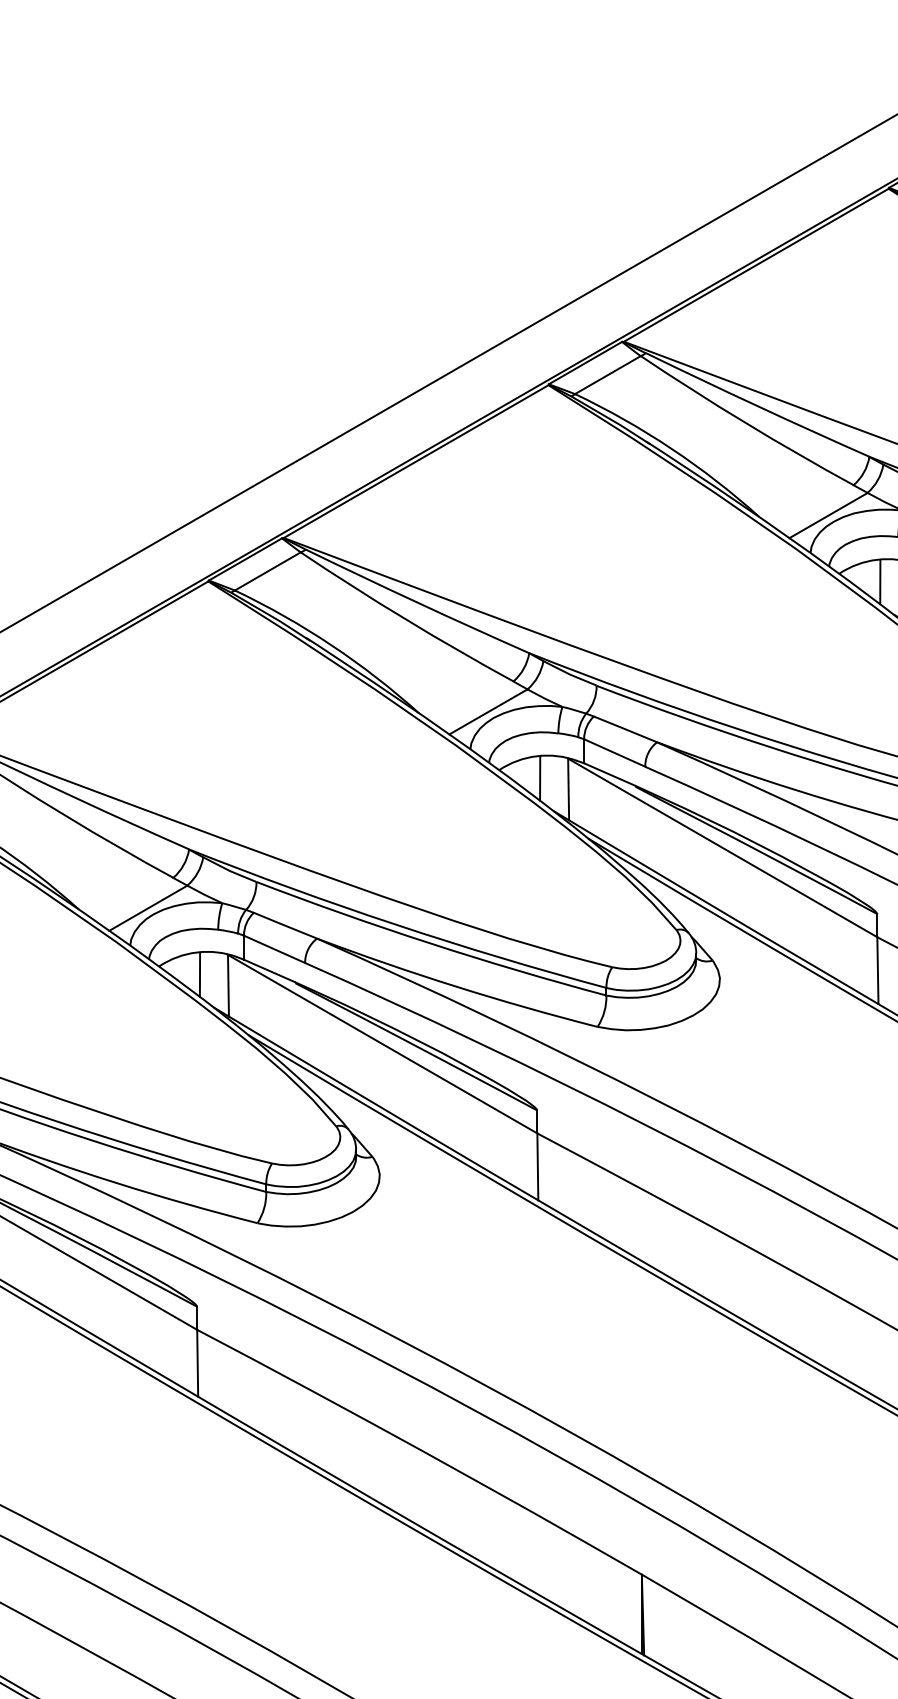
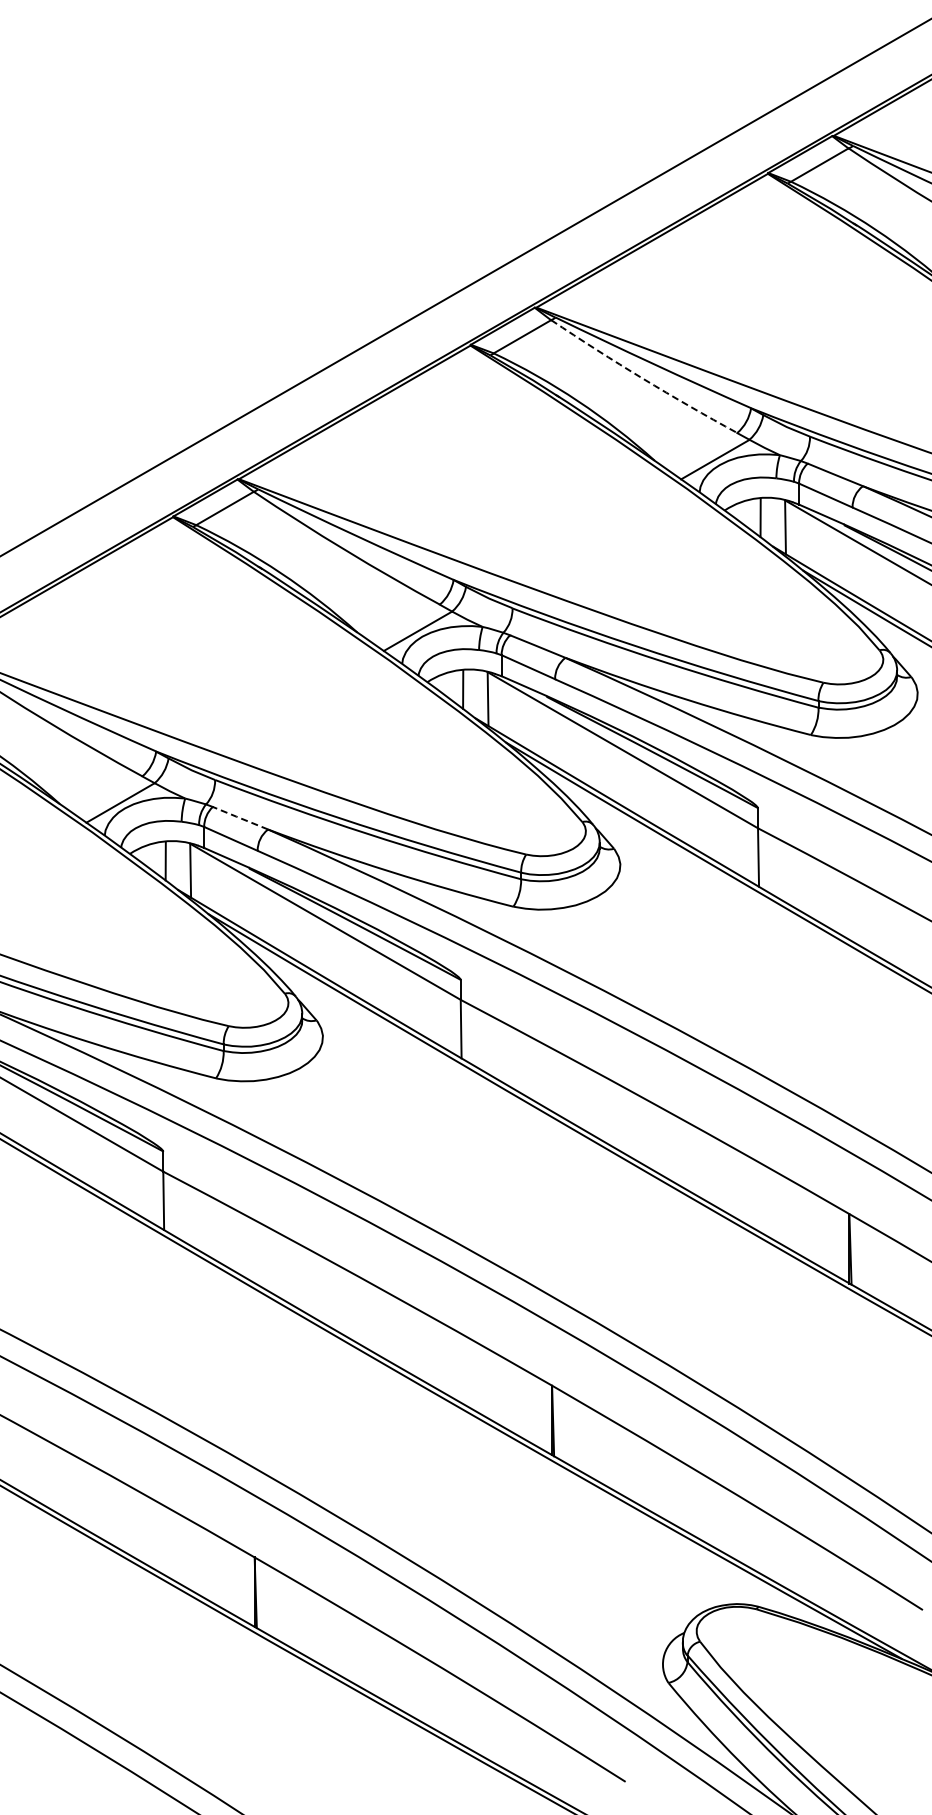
arc: (745, 422) -> (642, 378), solid -> dashed
line: (285, 926) -> (240, 818), solid -> dashed

